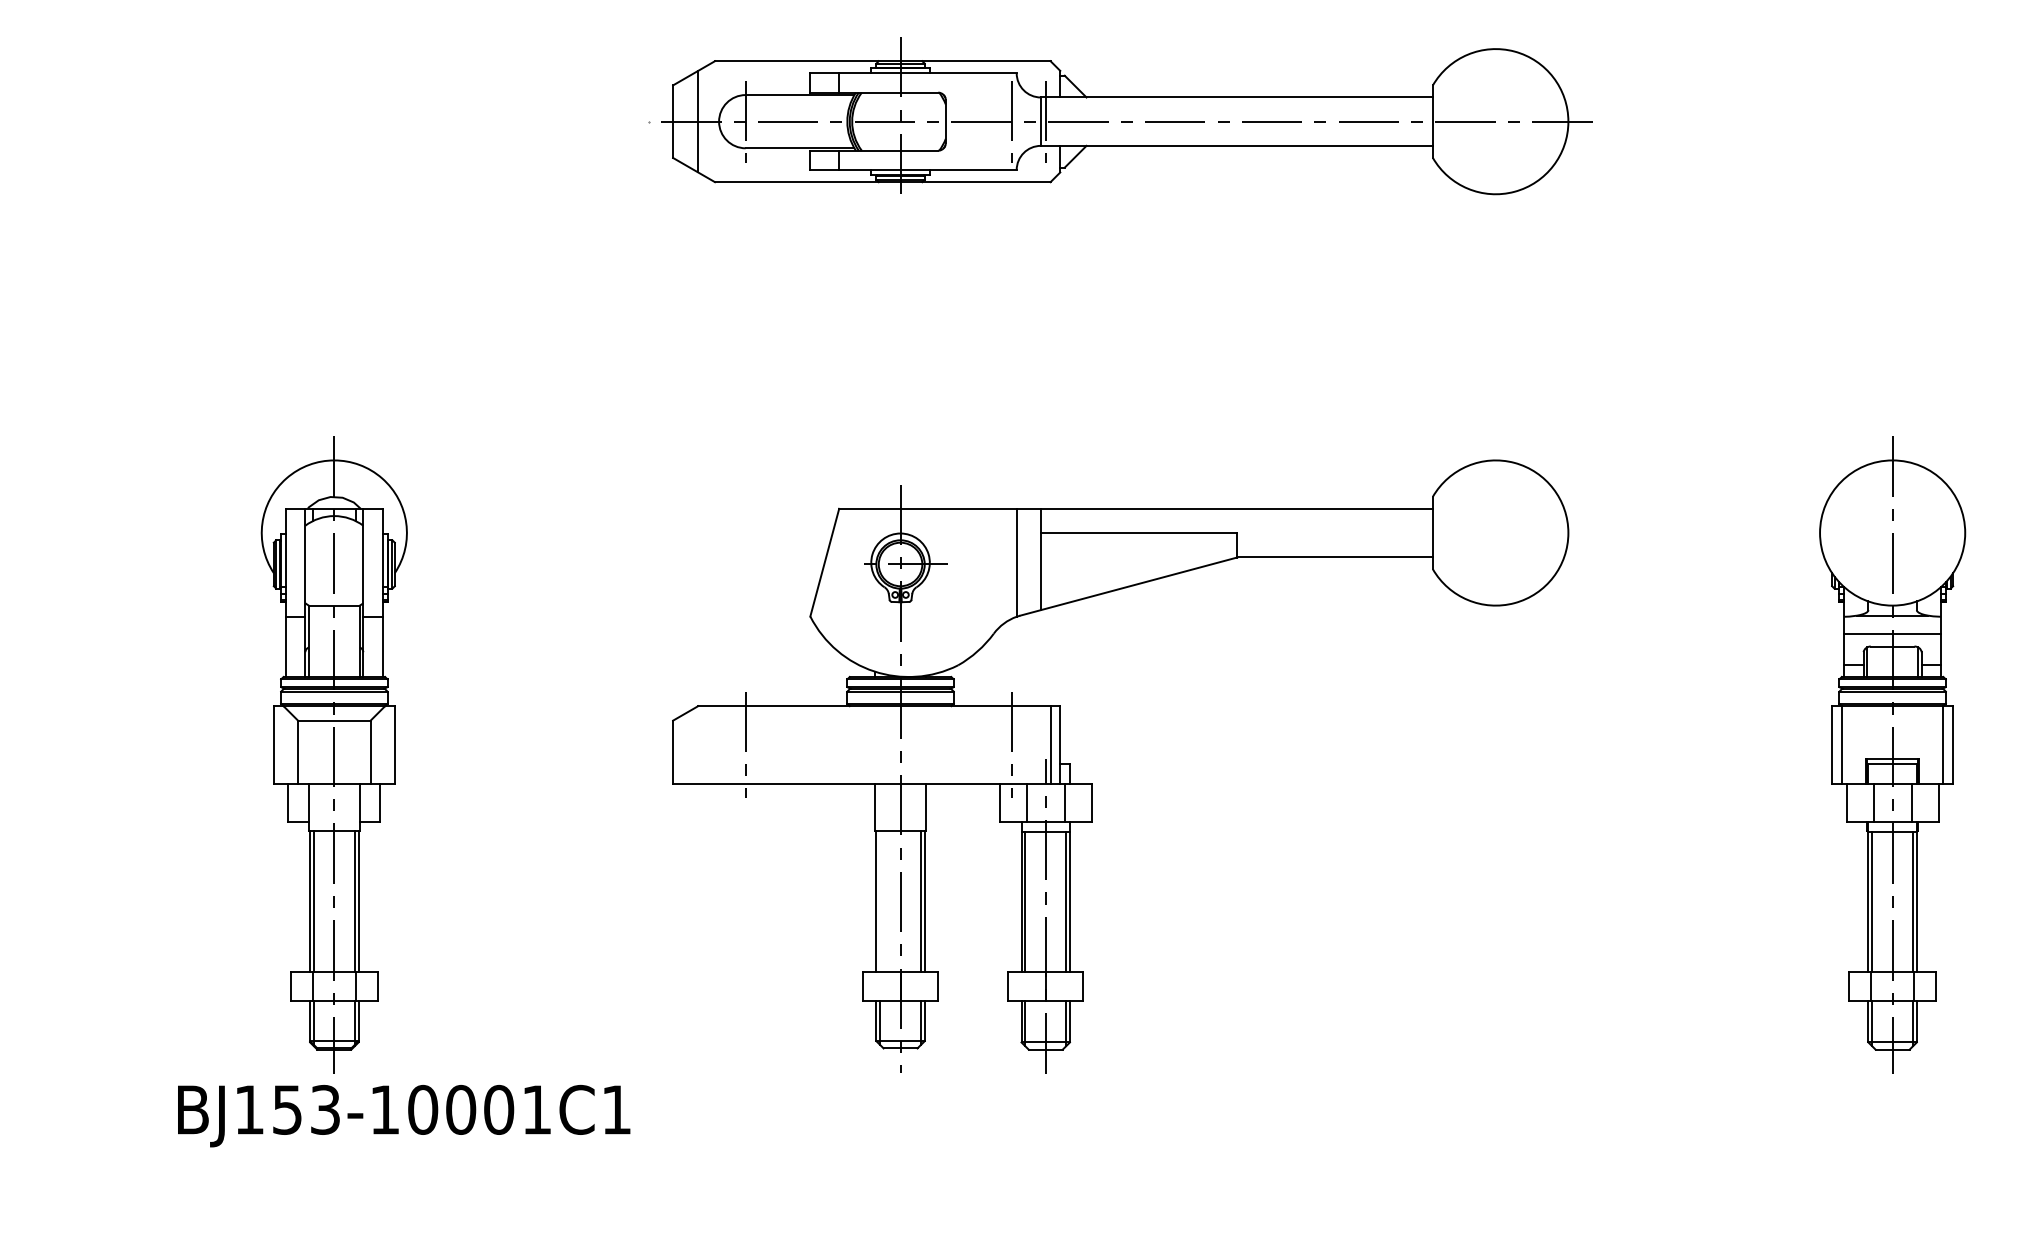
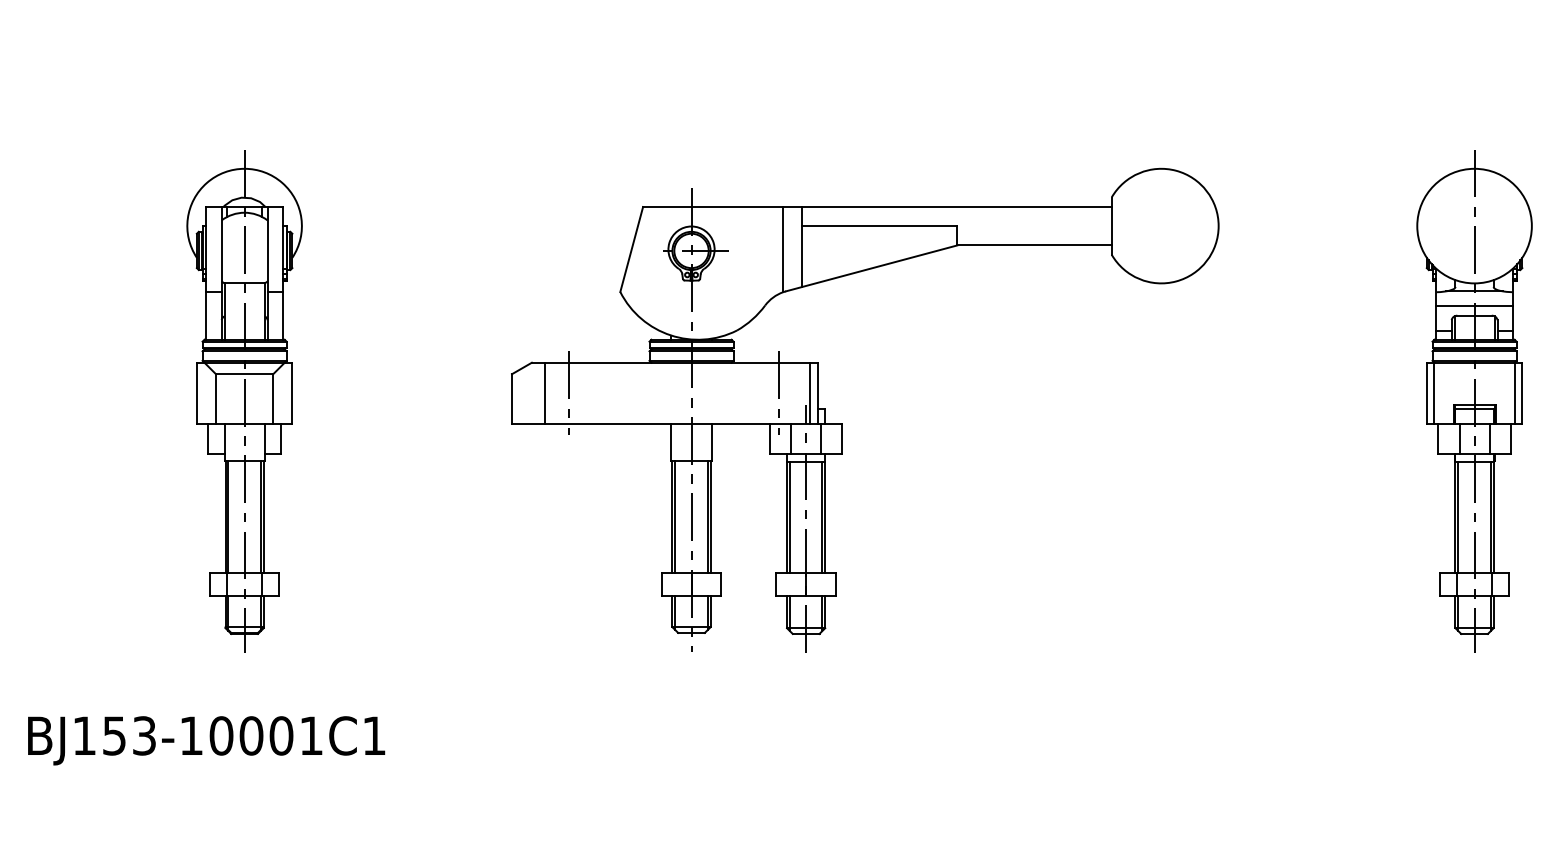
line: (715, 744) -> (545, 393), added
line: (879, 901) -> (674, 516), added
text: (404, 1116) -> (206, 741), moved

